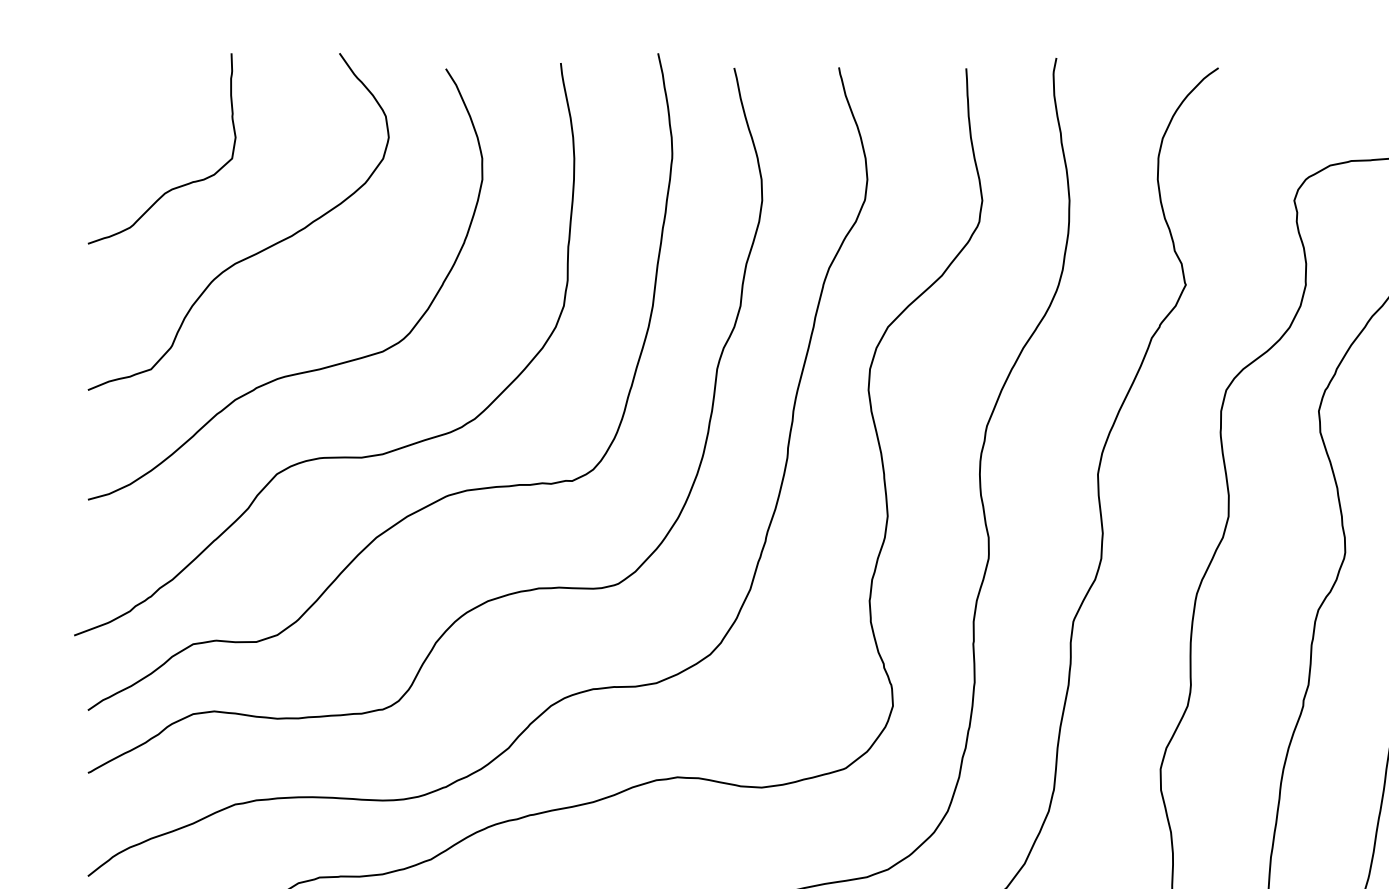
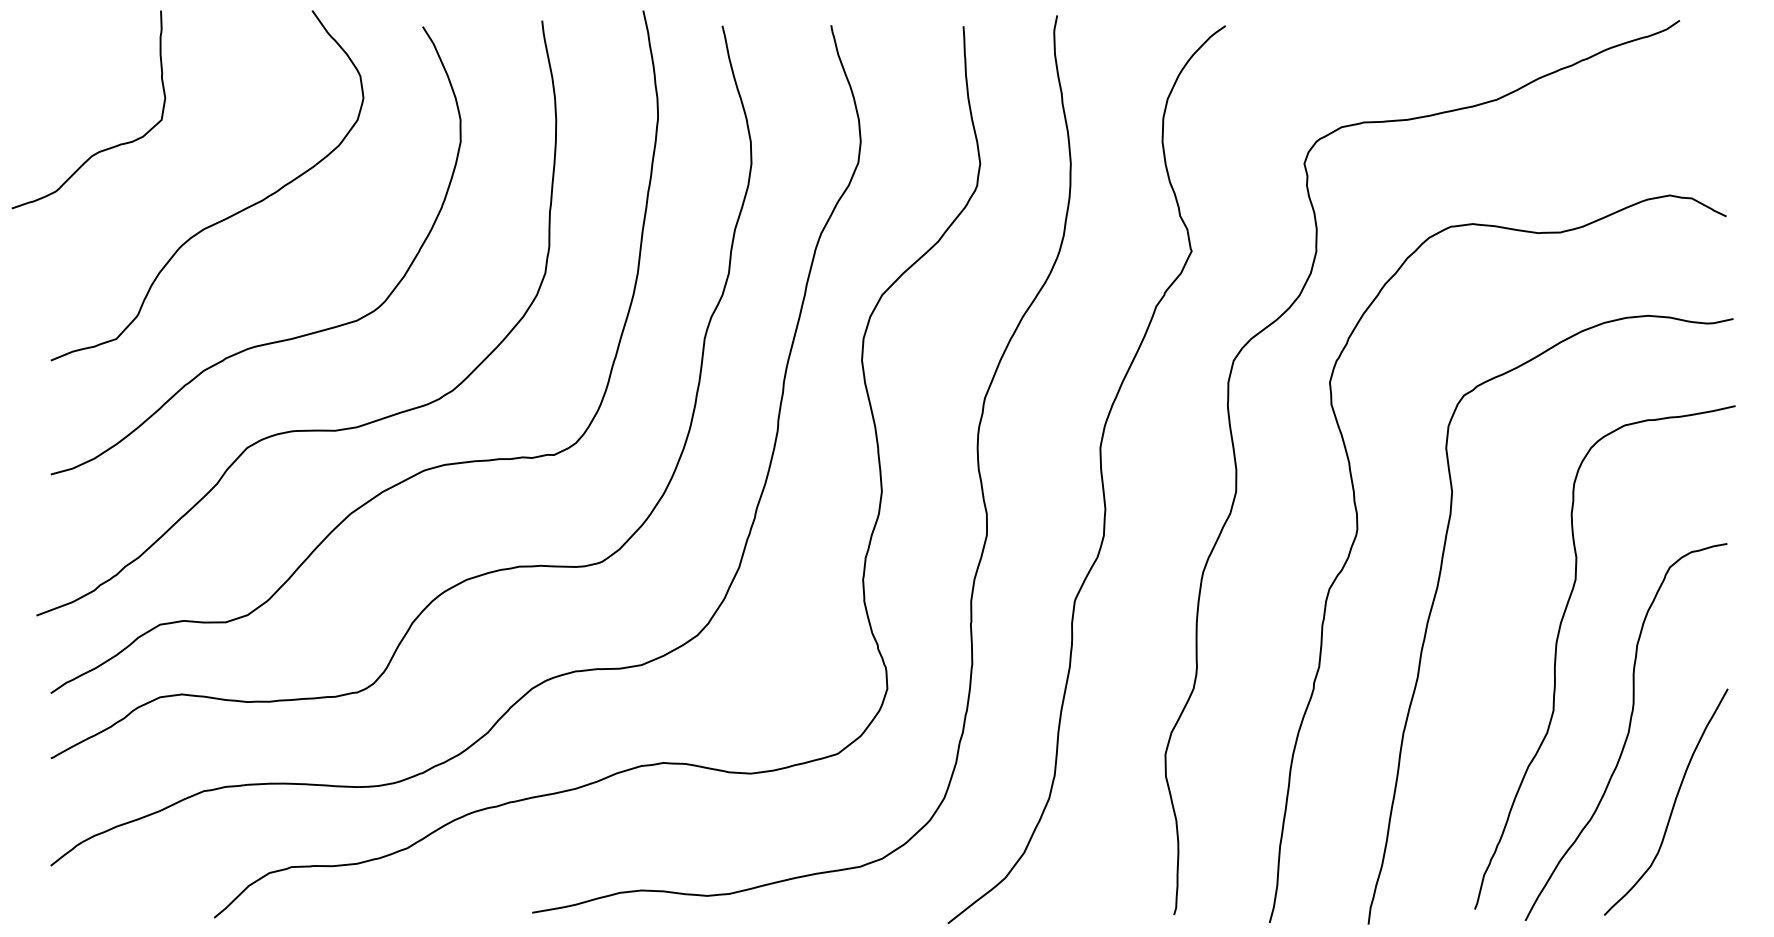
curve: (176, 186) -> (103, 149), moved

